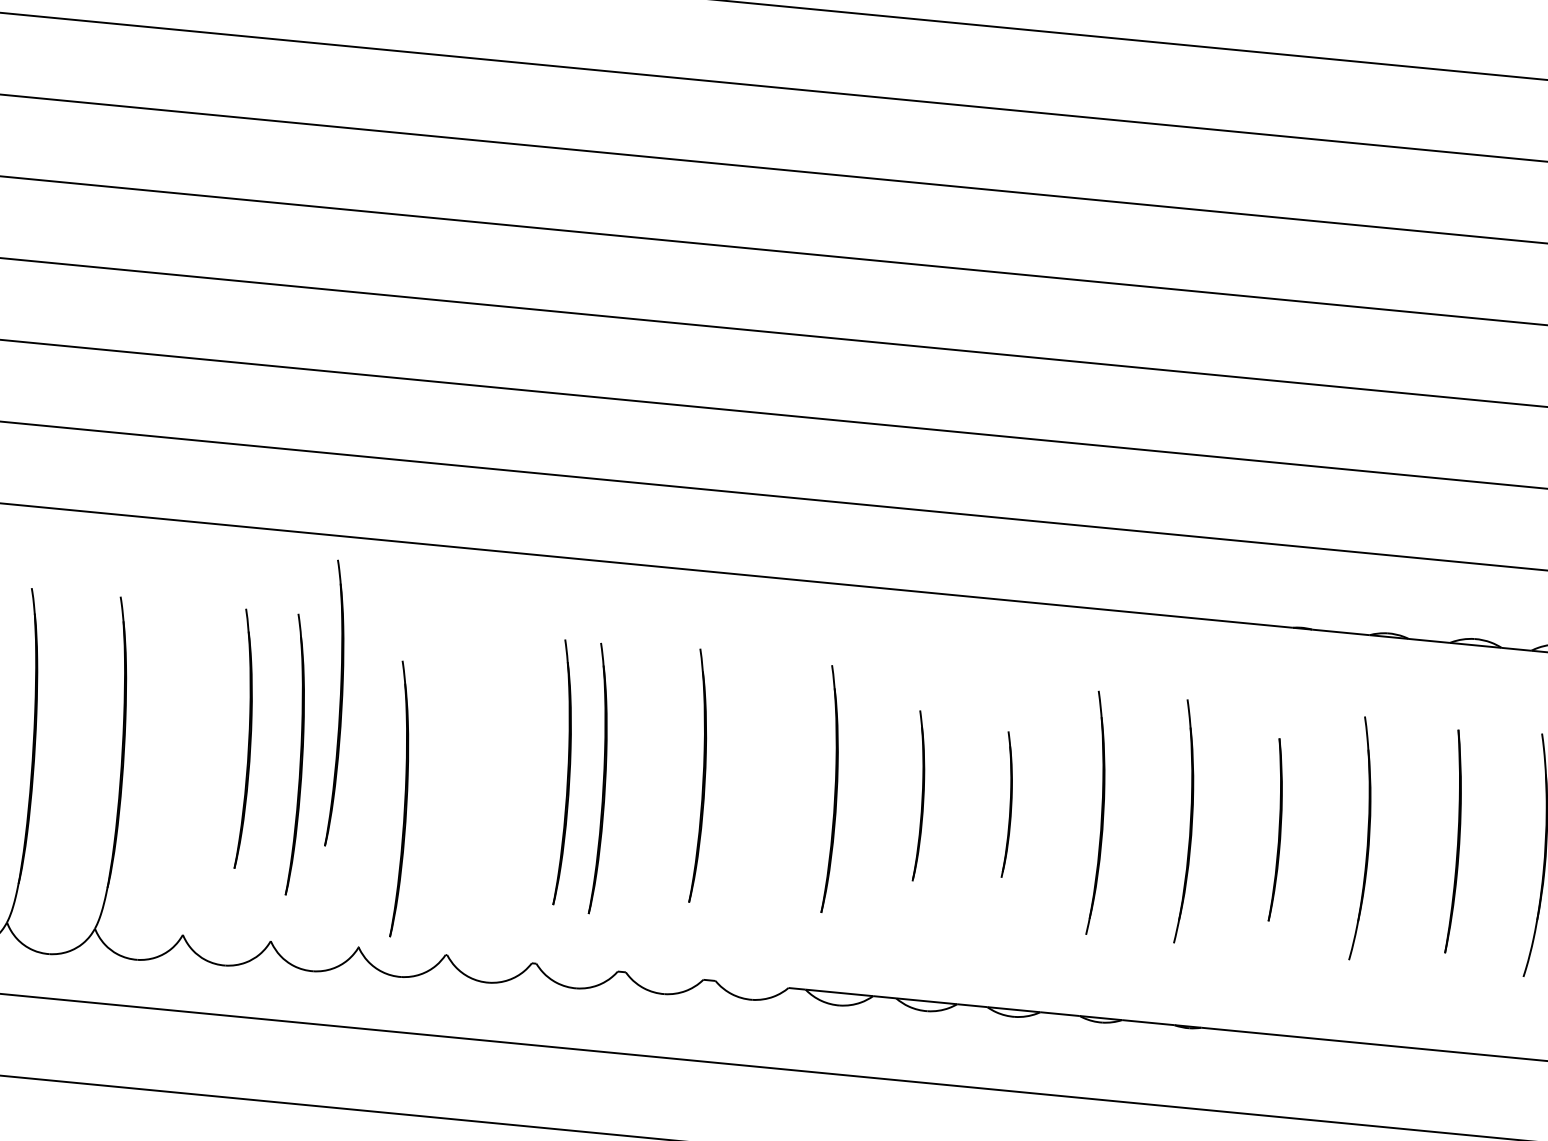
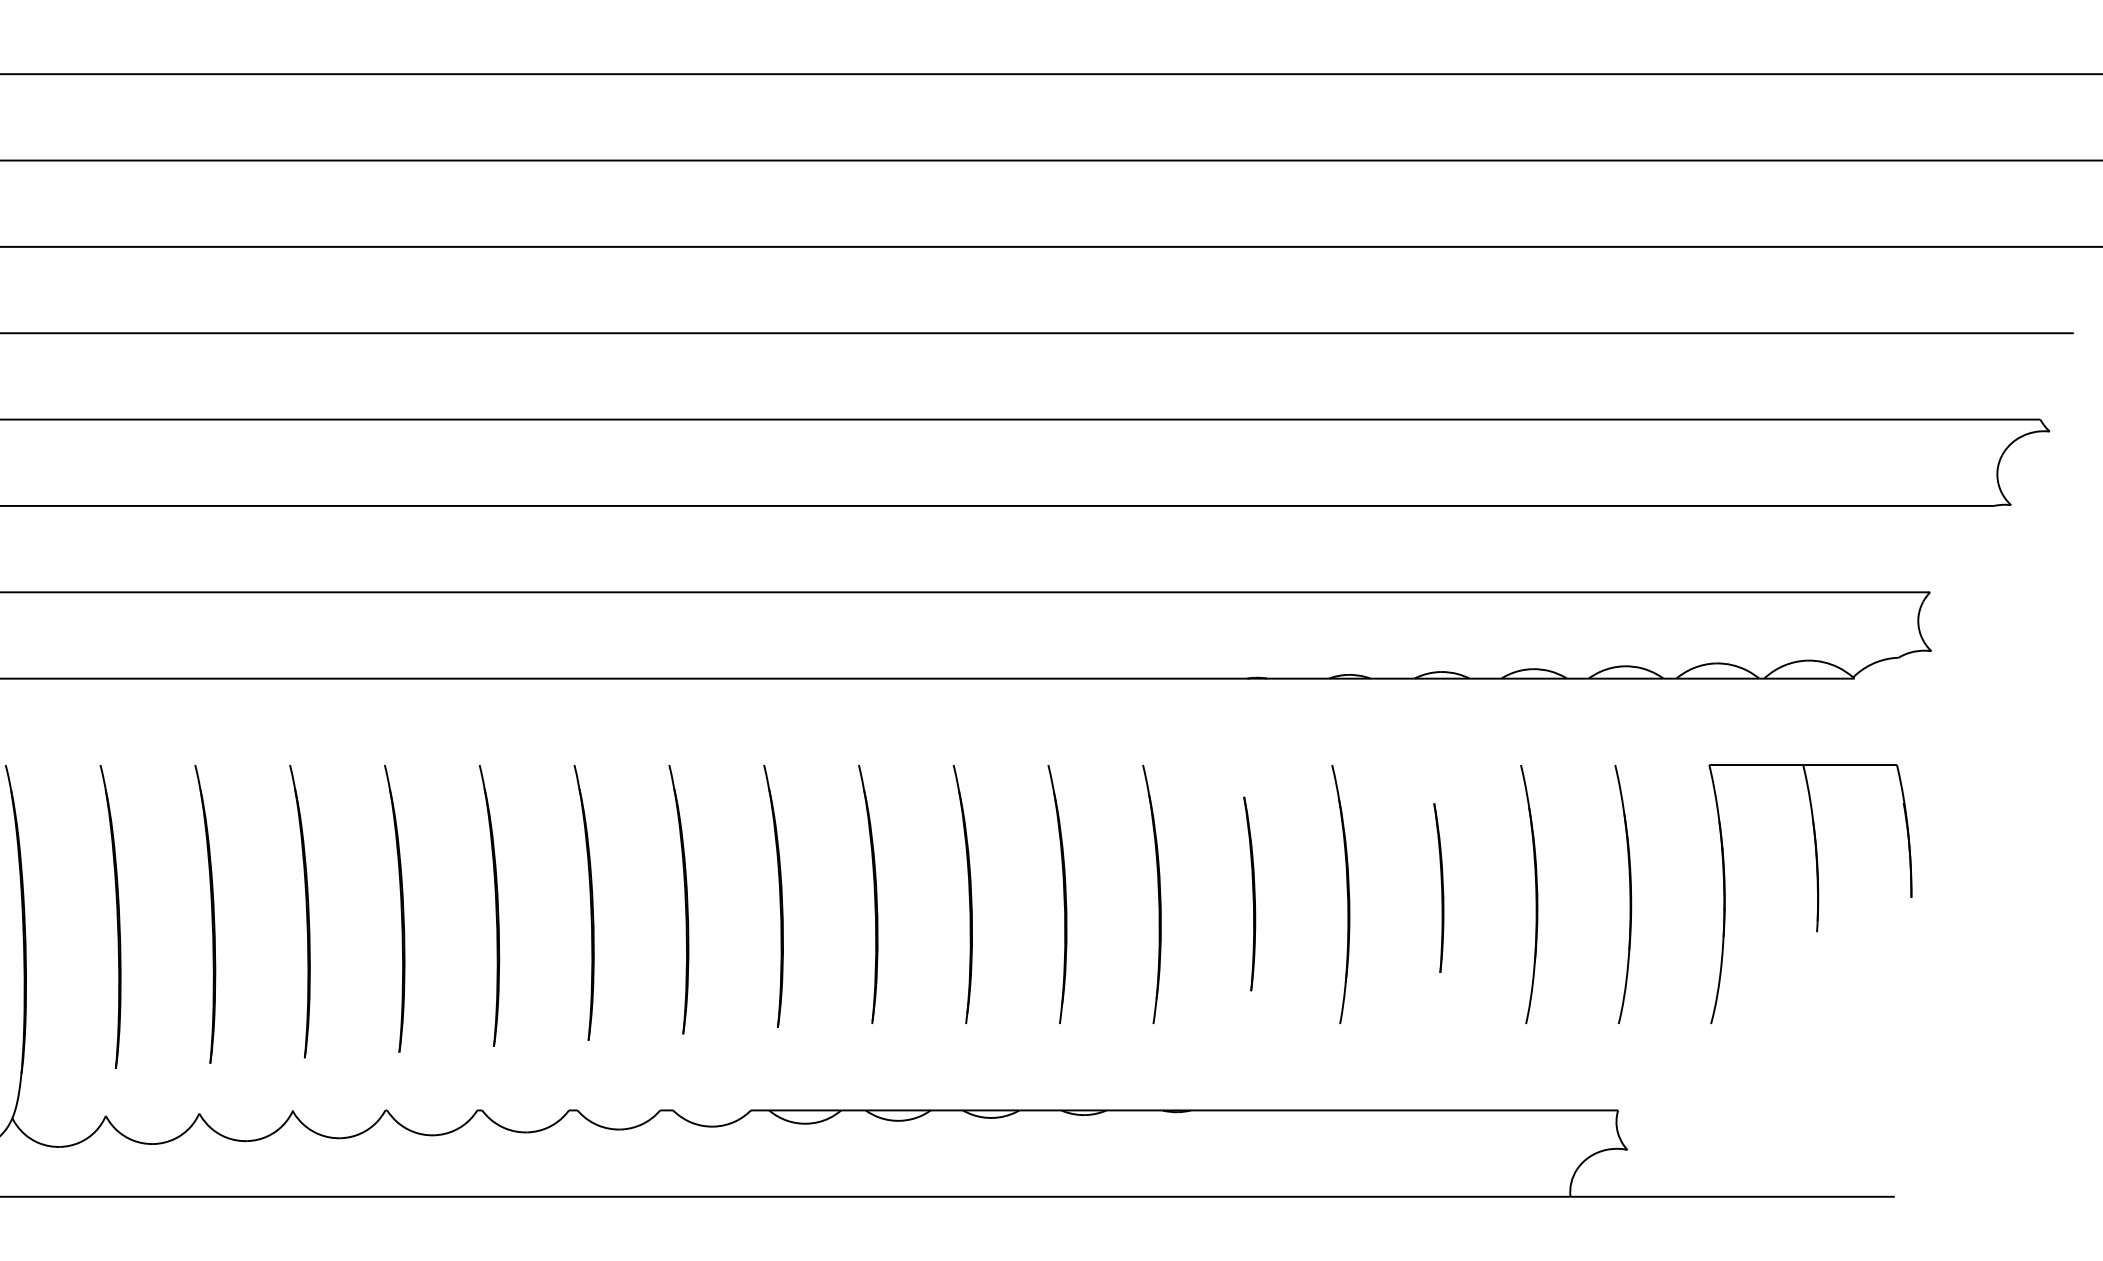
part: (333, 702) -> (110, 916), moved
part: (248, 739) -> (590, 902), moved
part: (696, 775) -> (678, 899), moved
part: (597, 778) -> (394, 908), moved
part: (918, 796) -> (868, 894), size x1.43
part: (404, 799) -> (306, 911), moved
part: (1006, 804) -> (962, 894), size x1.67
part: (1453, 840) -> (1438, 887), size x0.71

